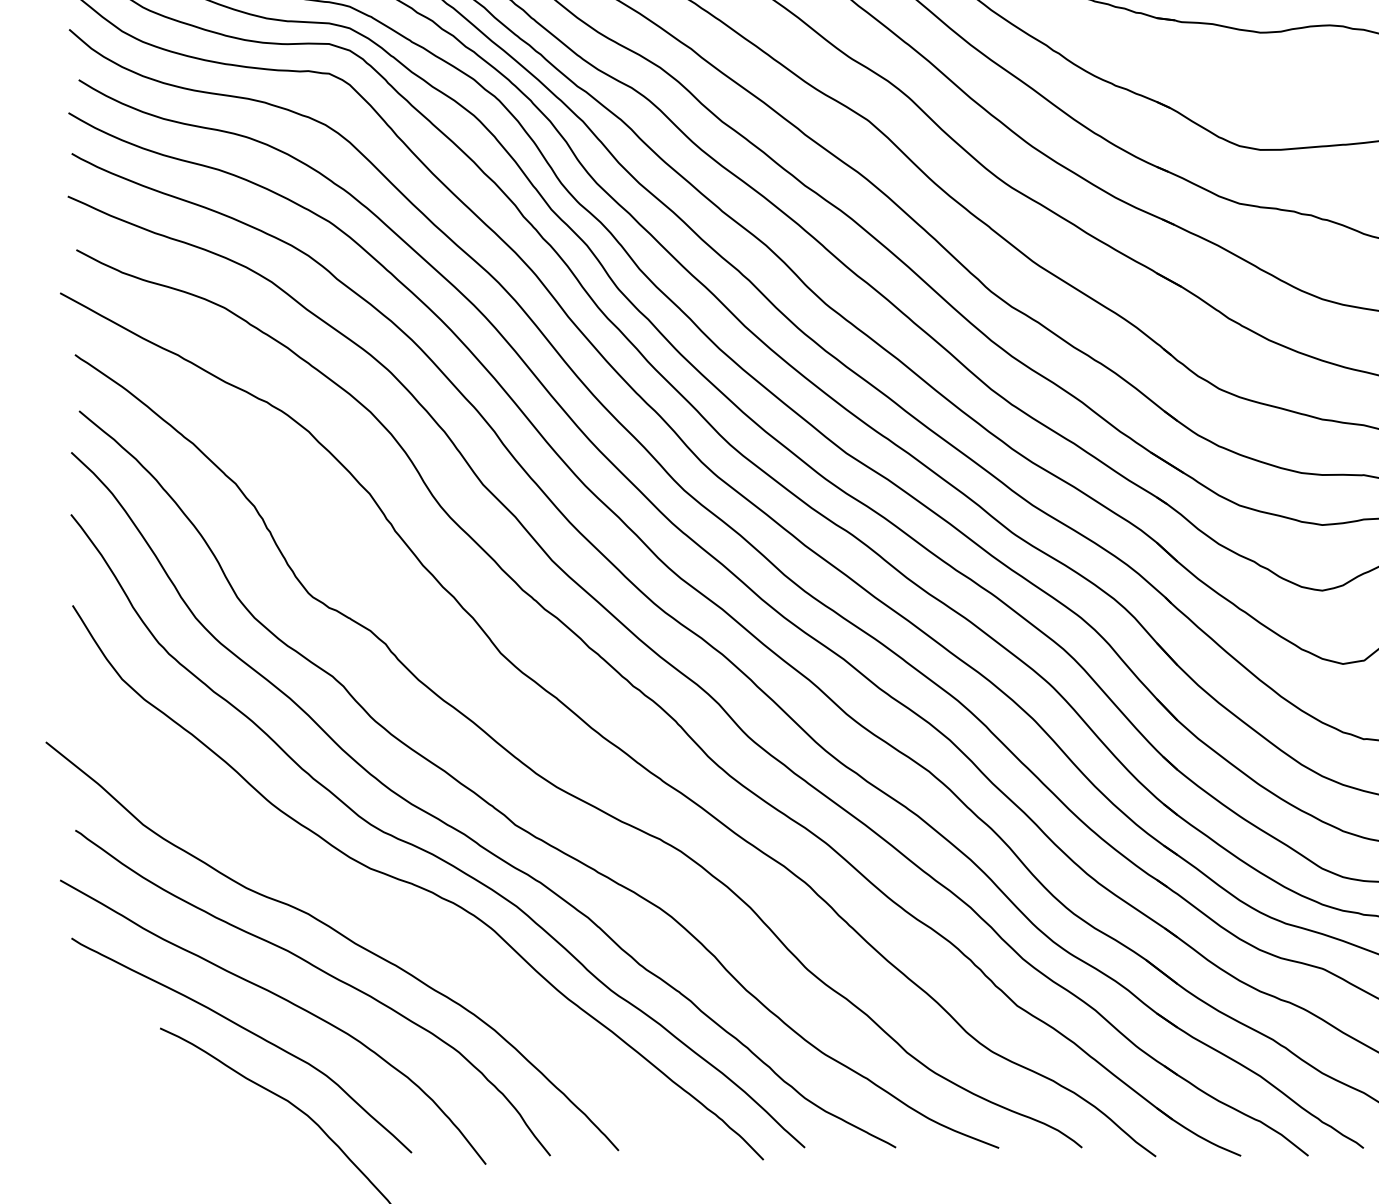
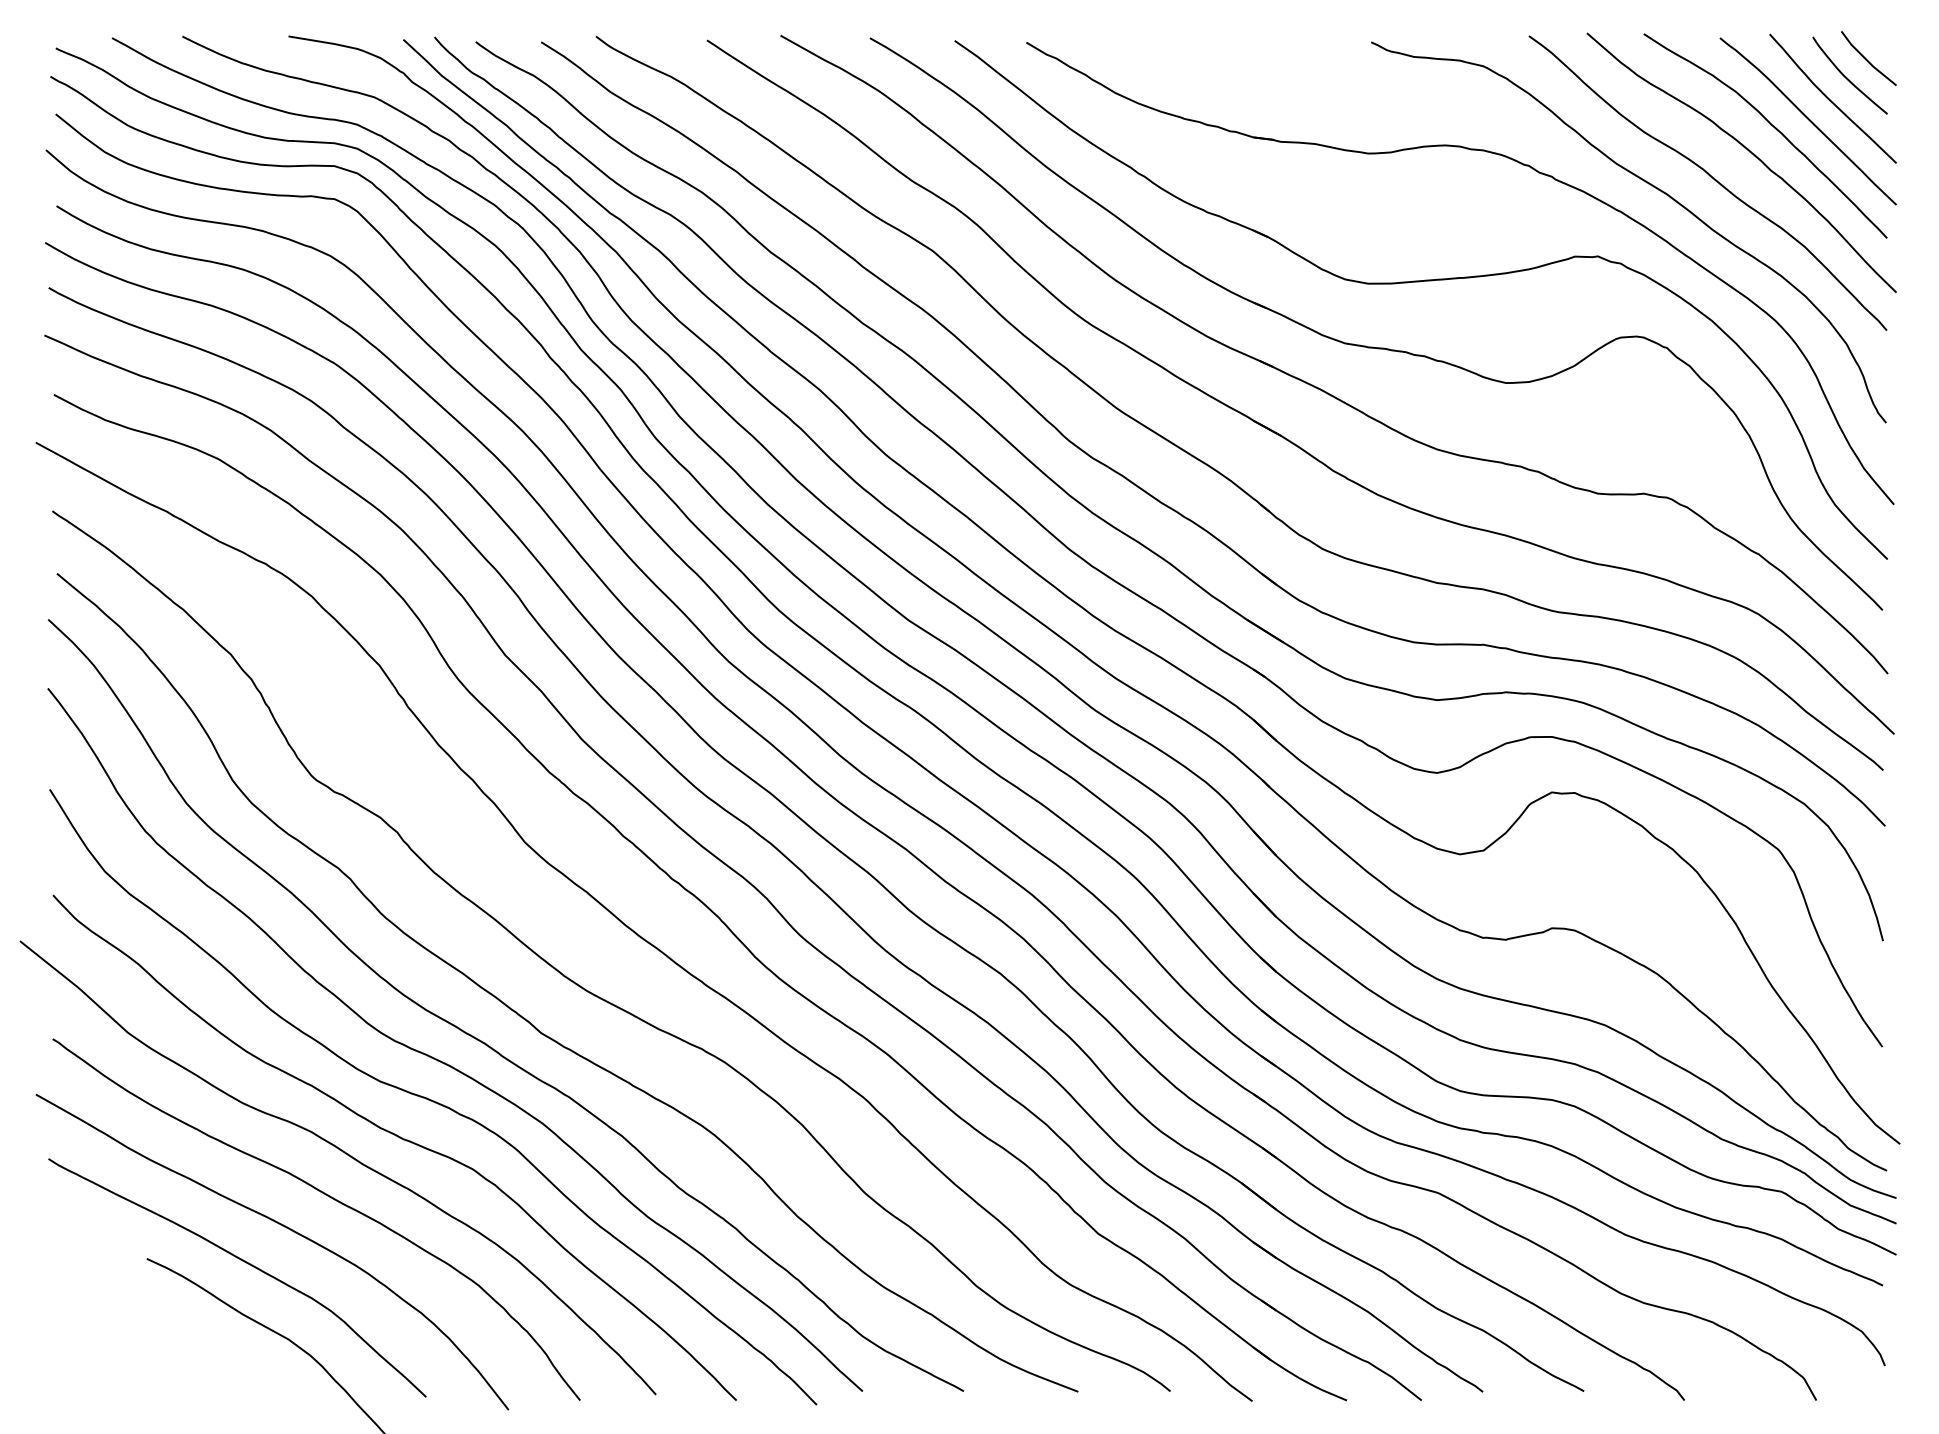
curve: (387, 919) -> (399, 1138), added

